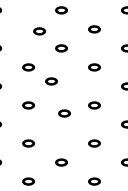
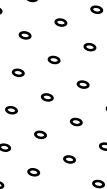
part: (39, 31) -> (24, 35), moved
part: (51, 81) -> (47, 97), moved
part: (64, 113) -> (40, 134), moved

